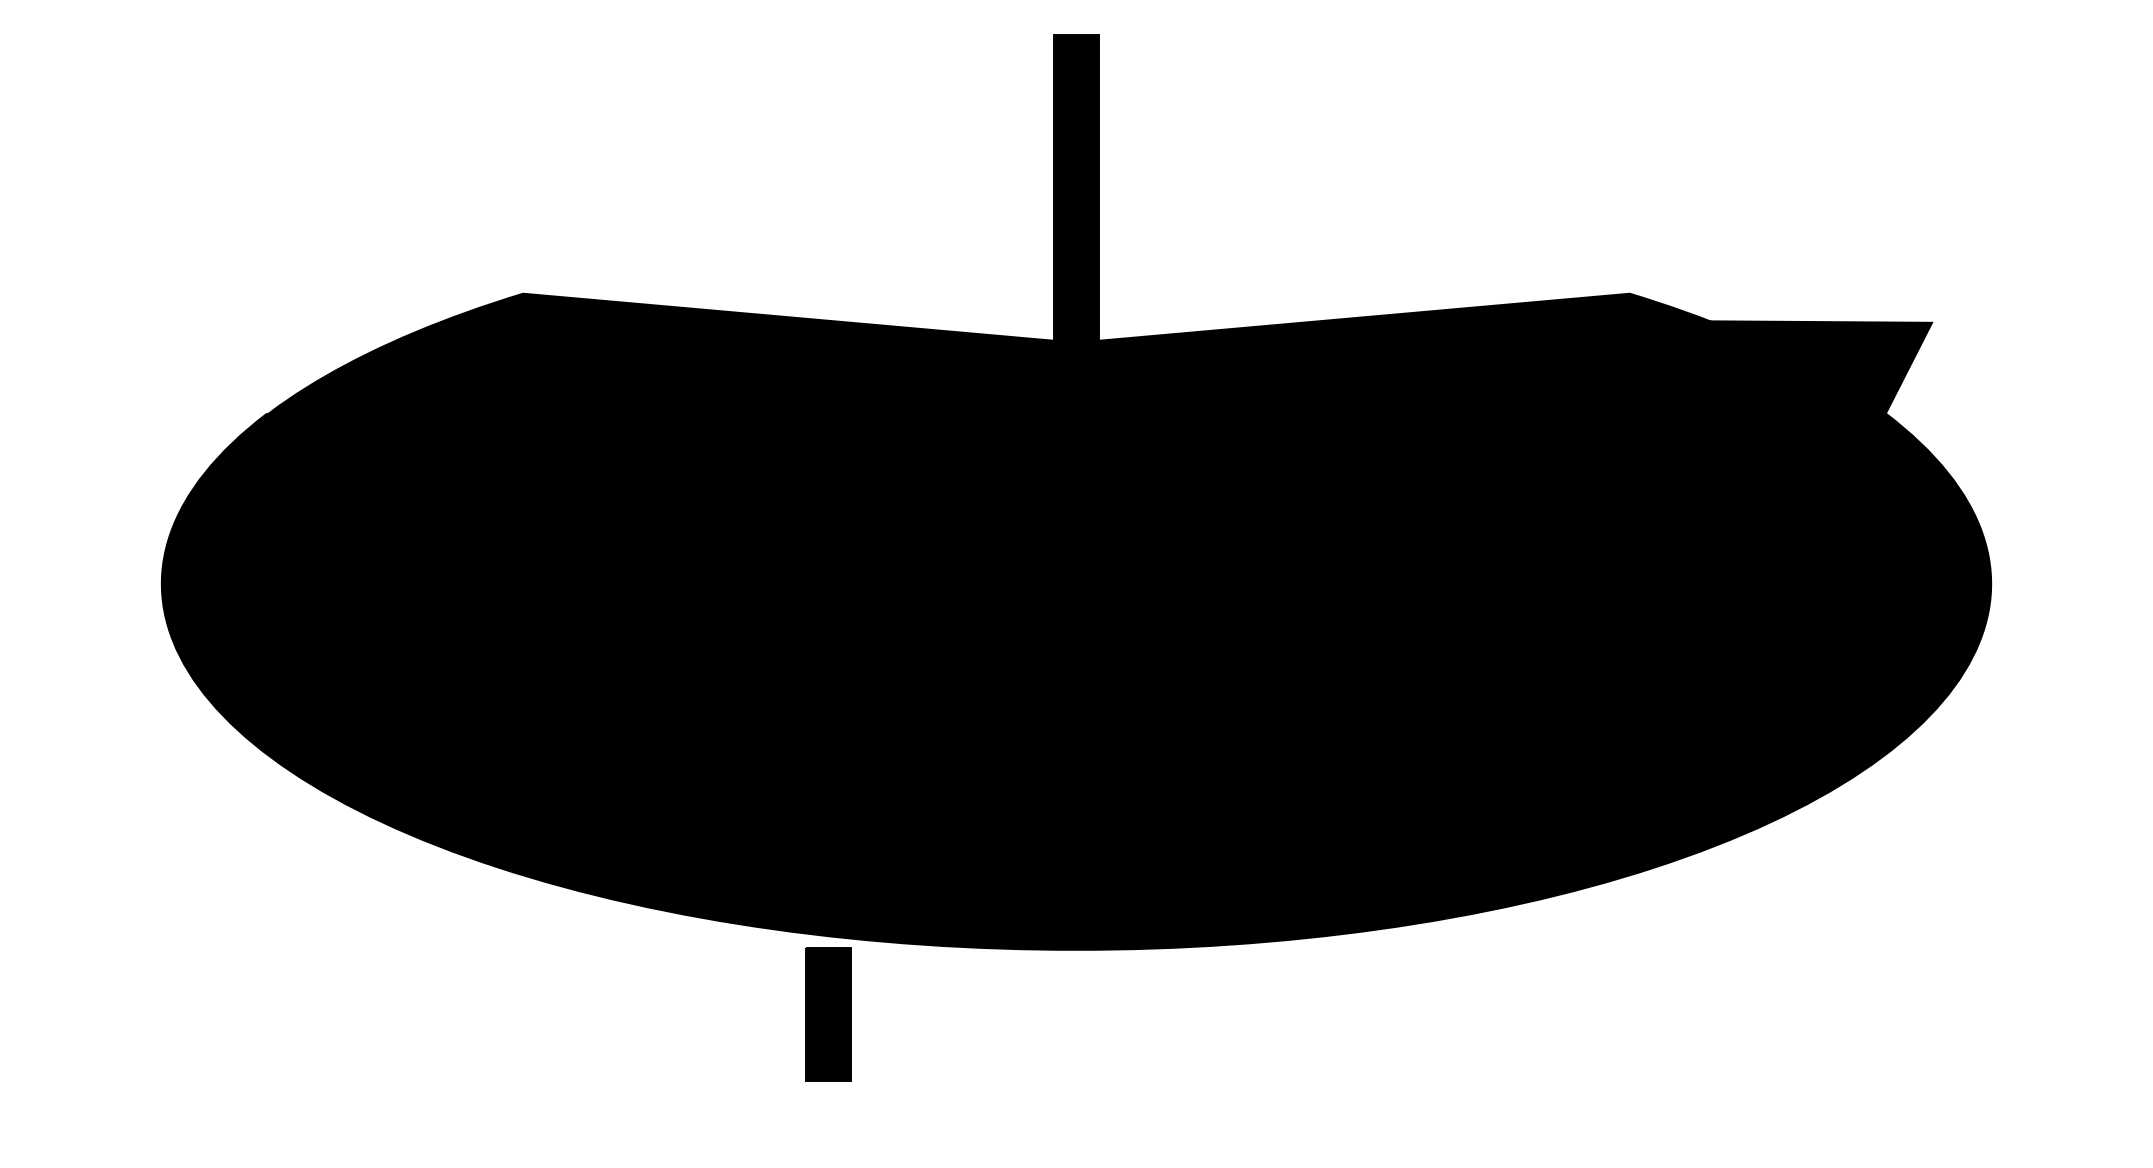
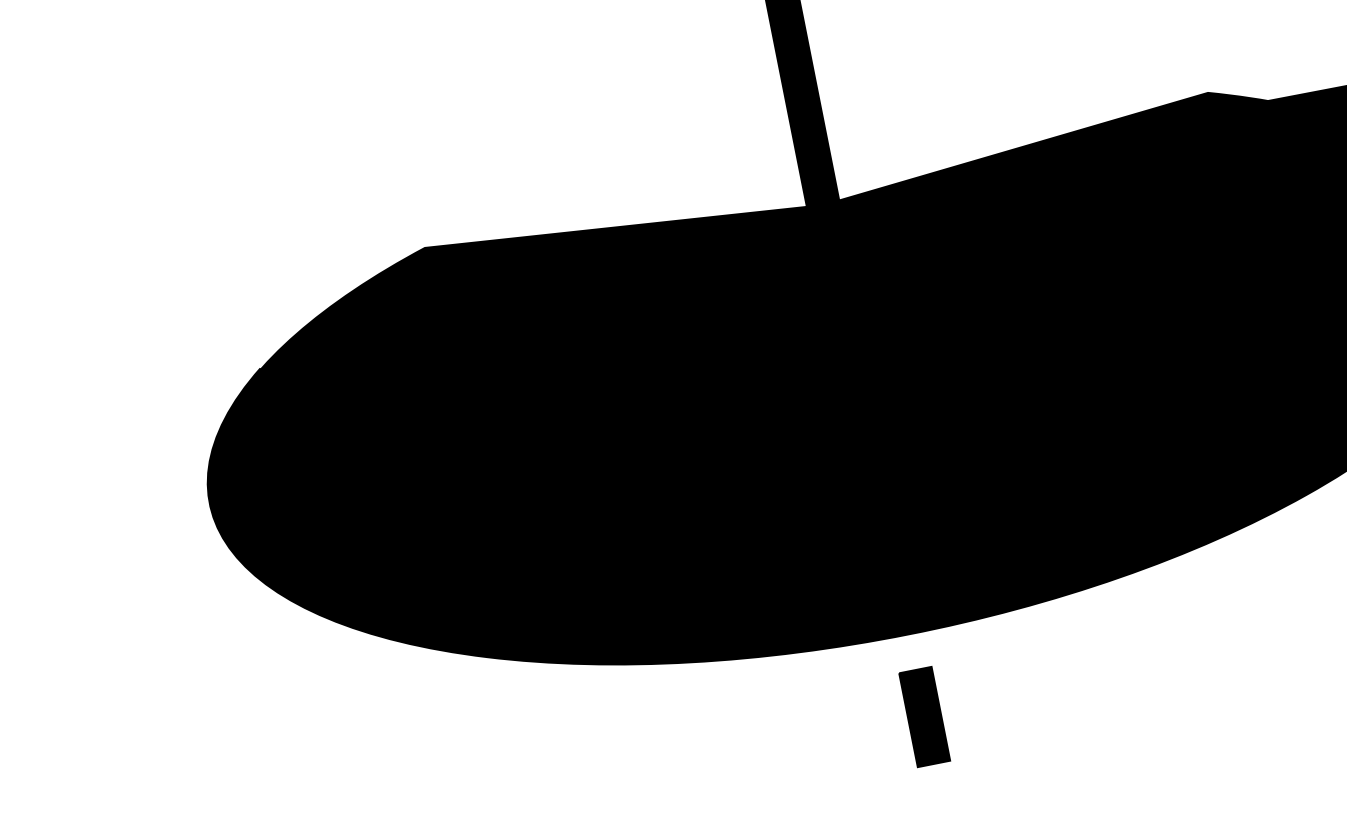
part: (828, 1014) -> (924, 717), moved

